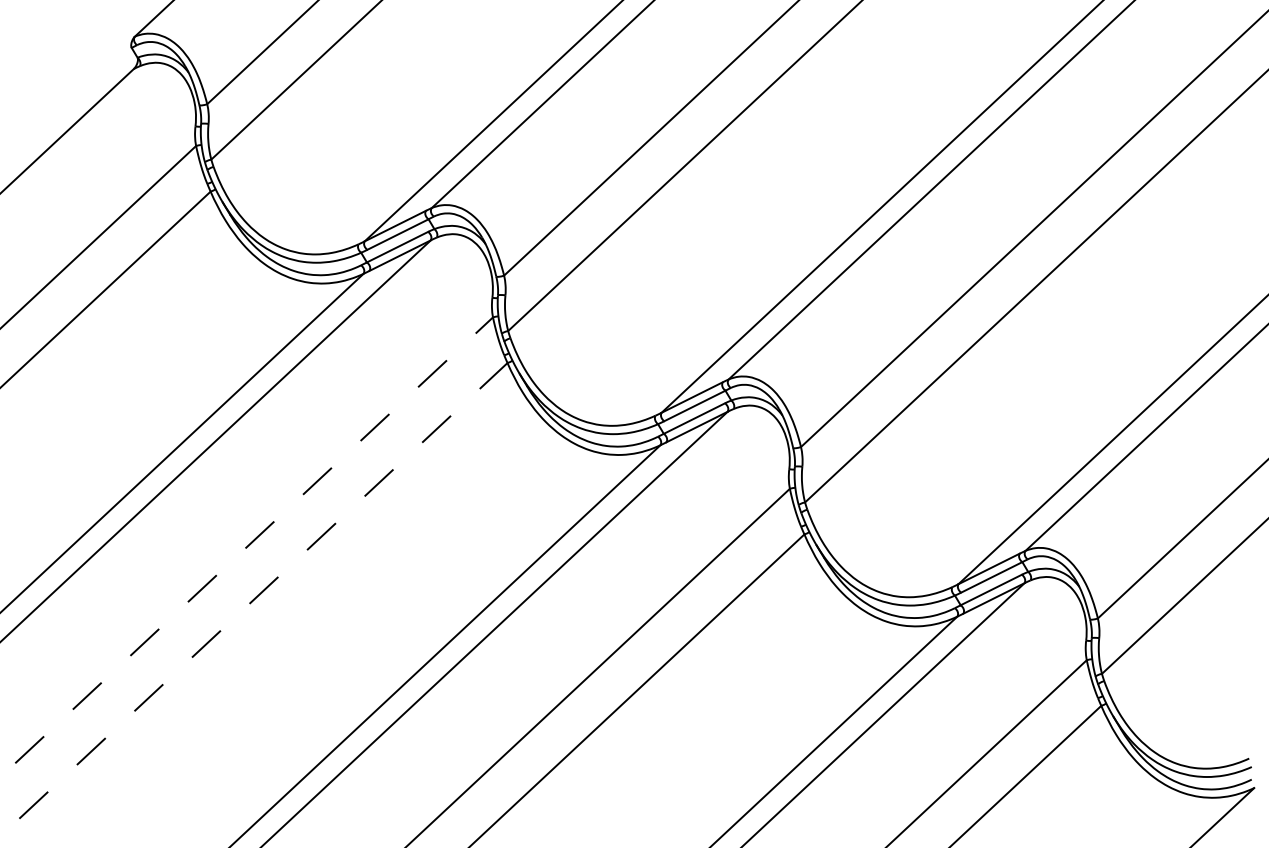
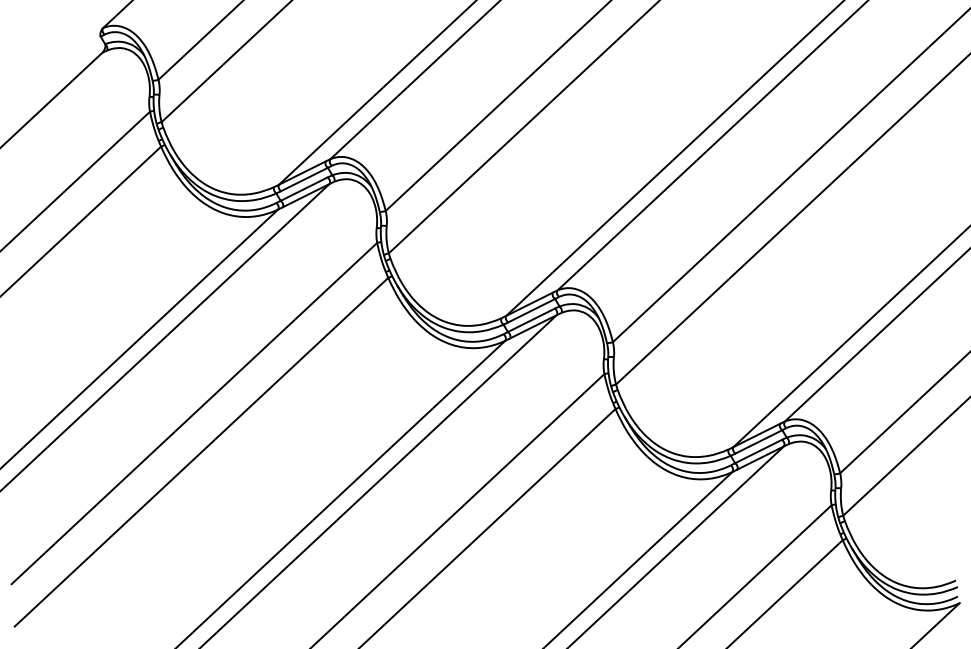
line: (254, 540) -> (194, 413), dashed -> solid
line: (263, 590) -> (201, 451), dashed -> solid

